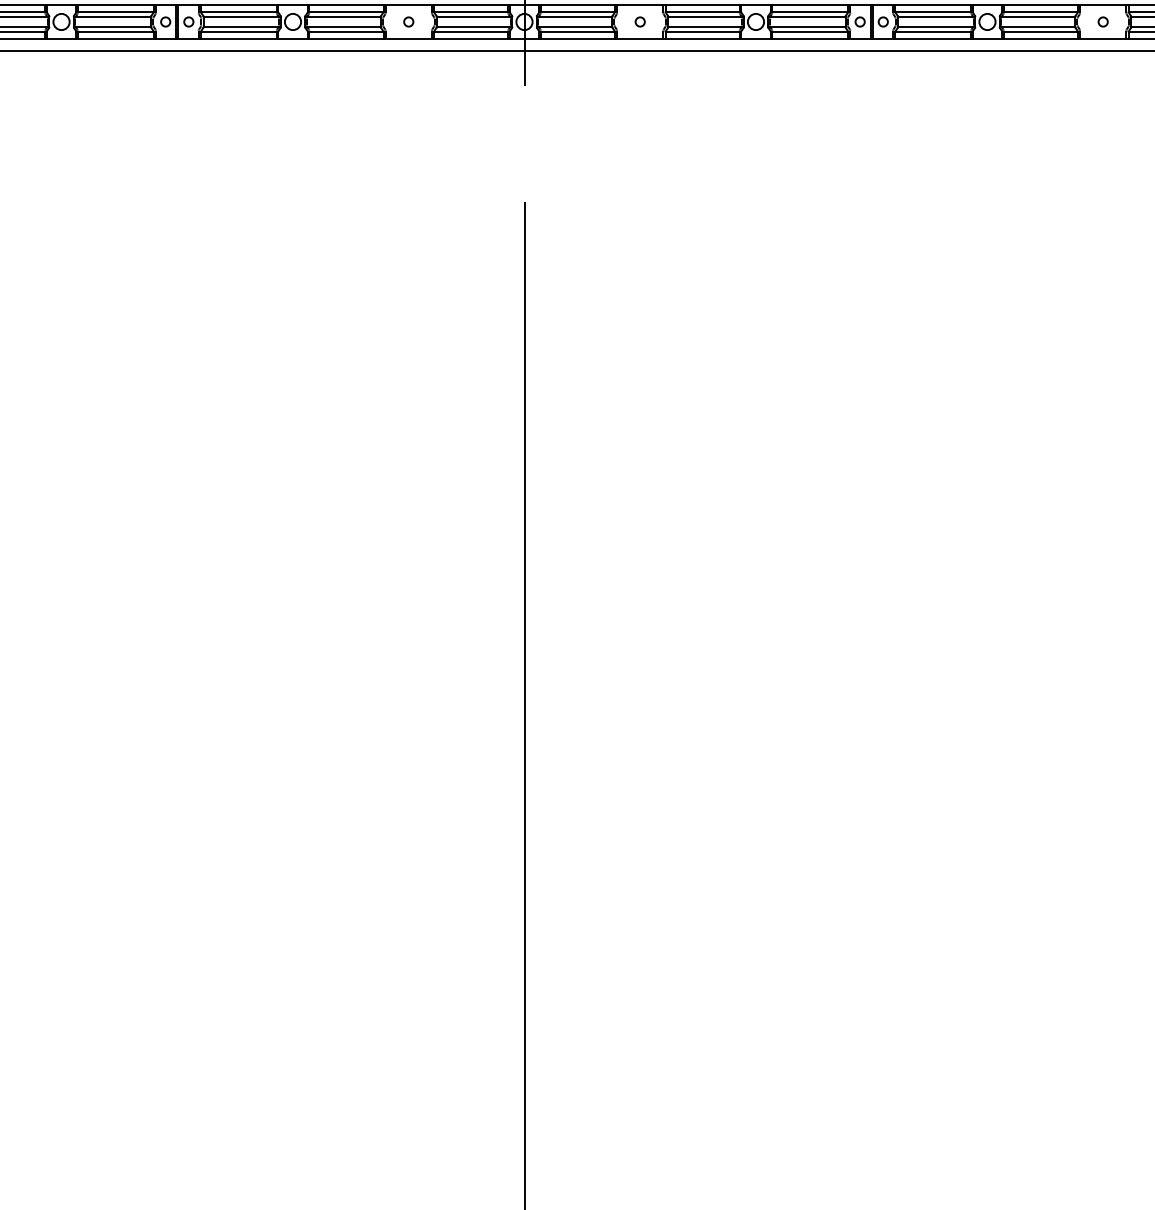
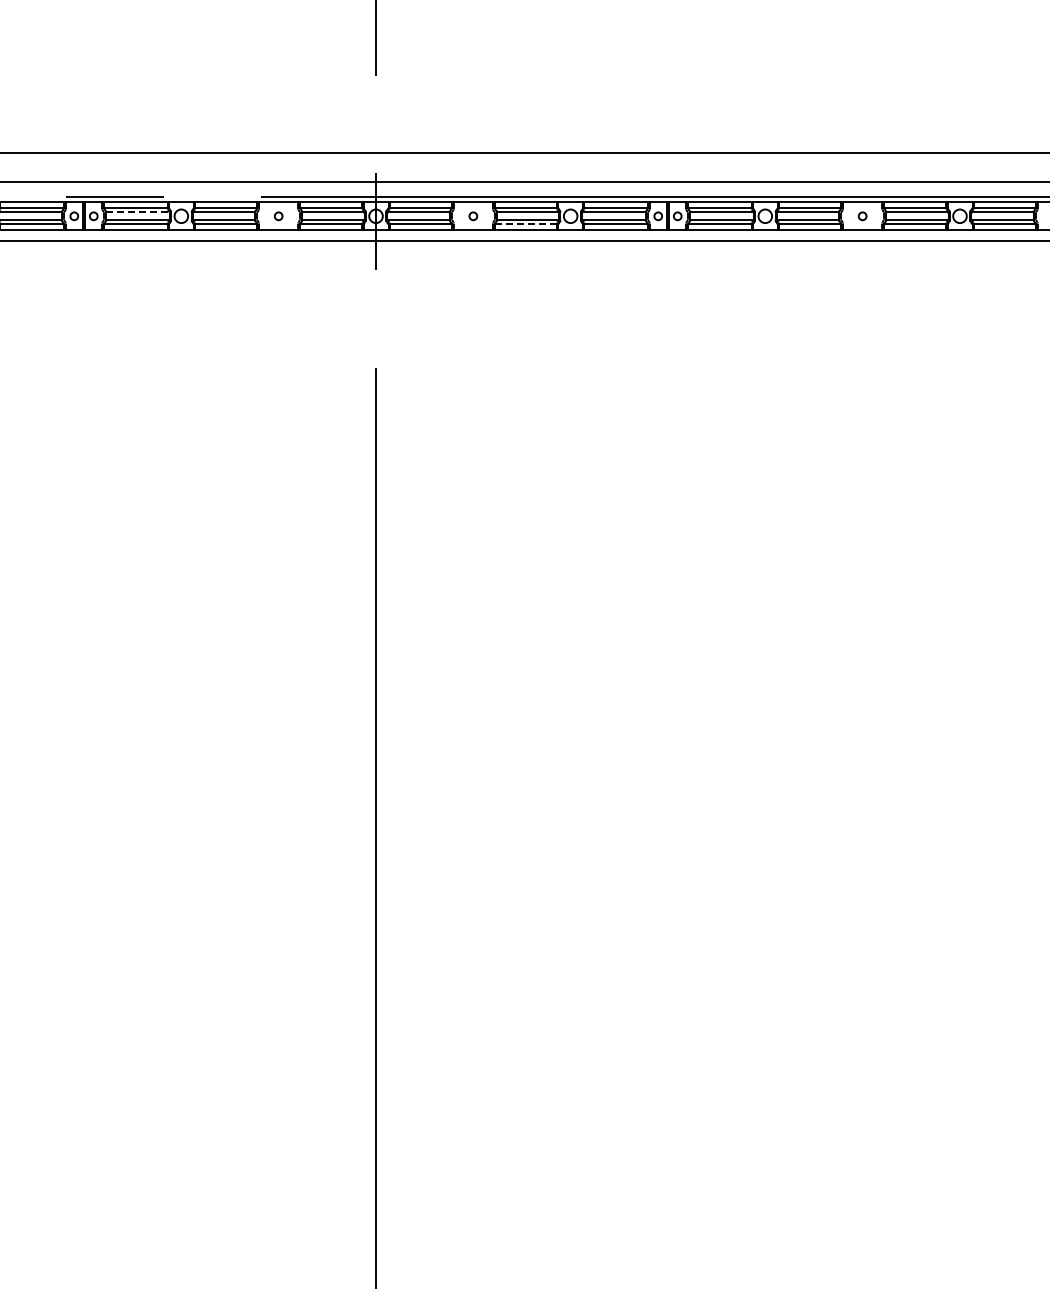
line: (242, 17) -> (138, 212), solid -> dashed
line: (703, 31) -> (526, 224), solid -> dashed

